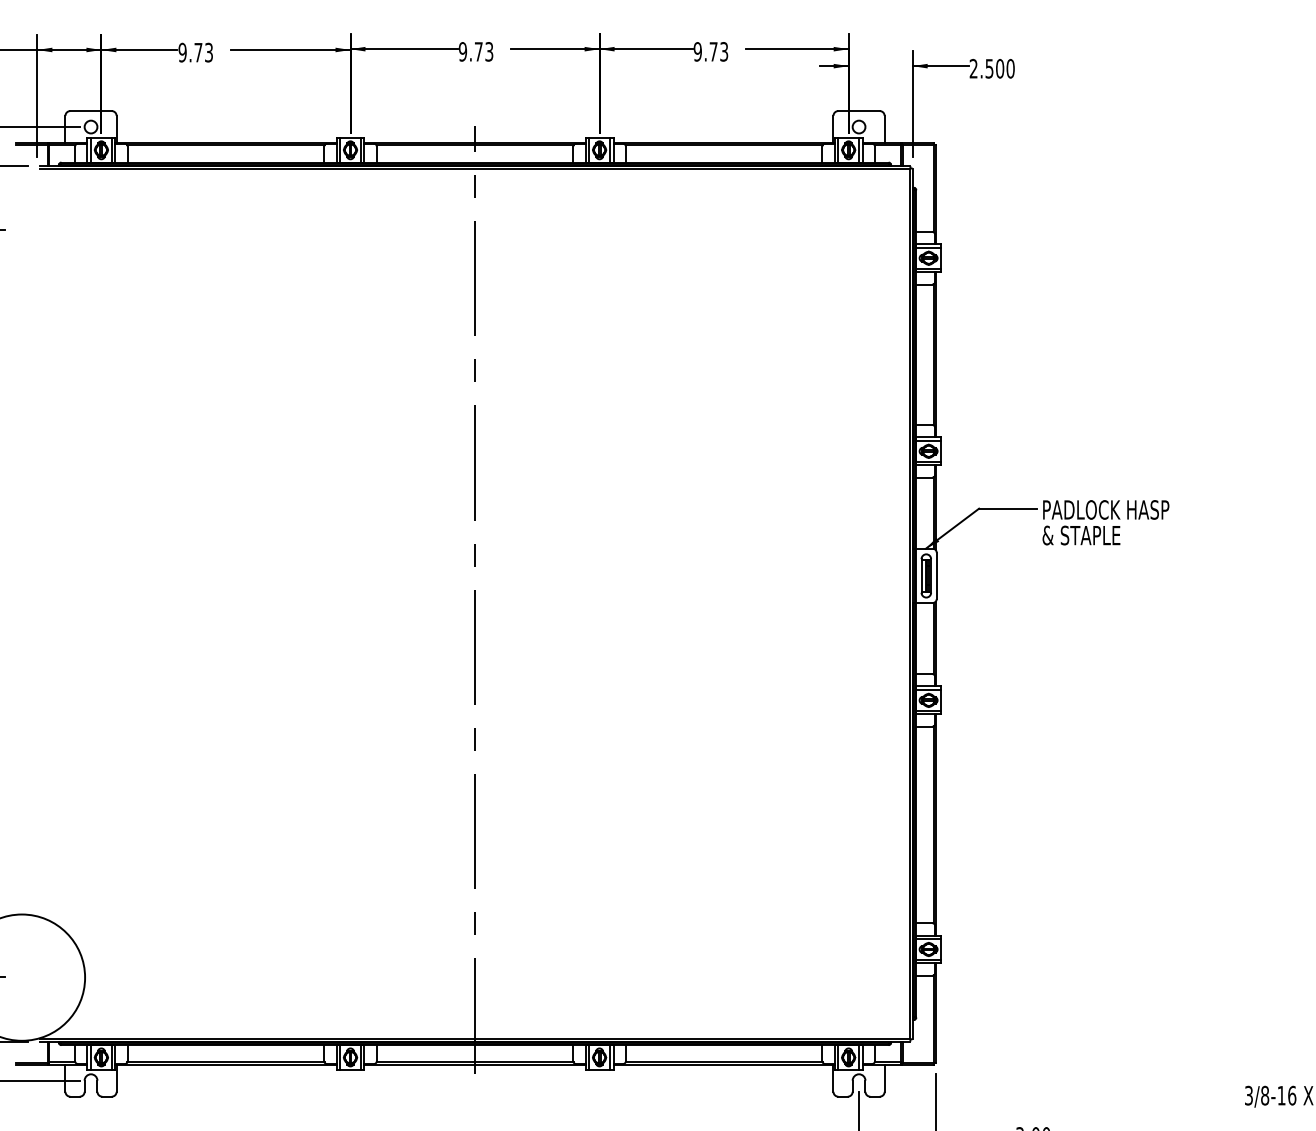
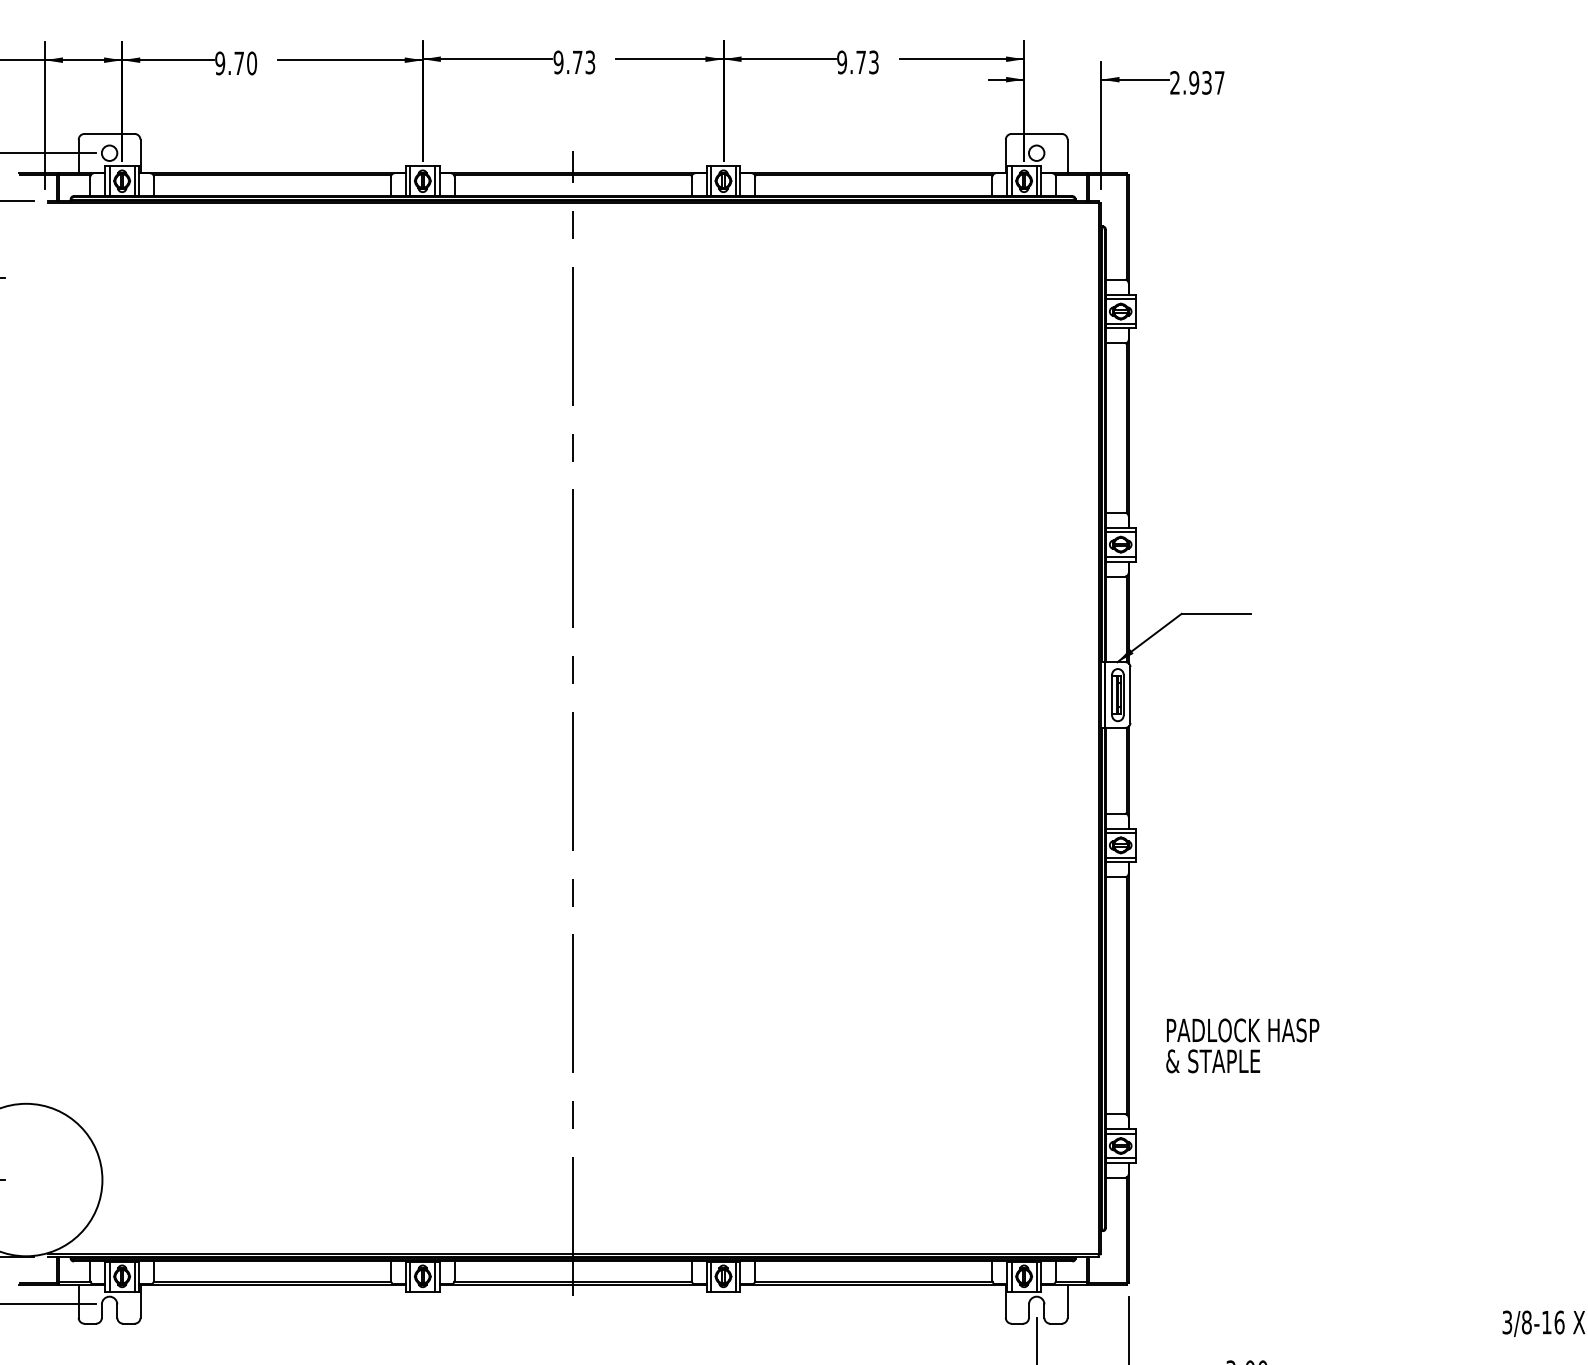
text: (209, 52) -> (252, 63), 9.73 -> 9.70
text: (999, 68) -> (1206, 82), 2.500 -> 2.937
text: (1105, 522) -> (1242, 1045), moved

